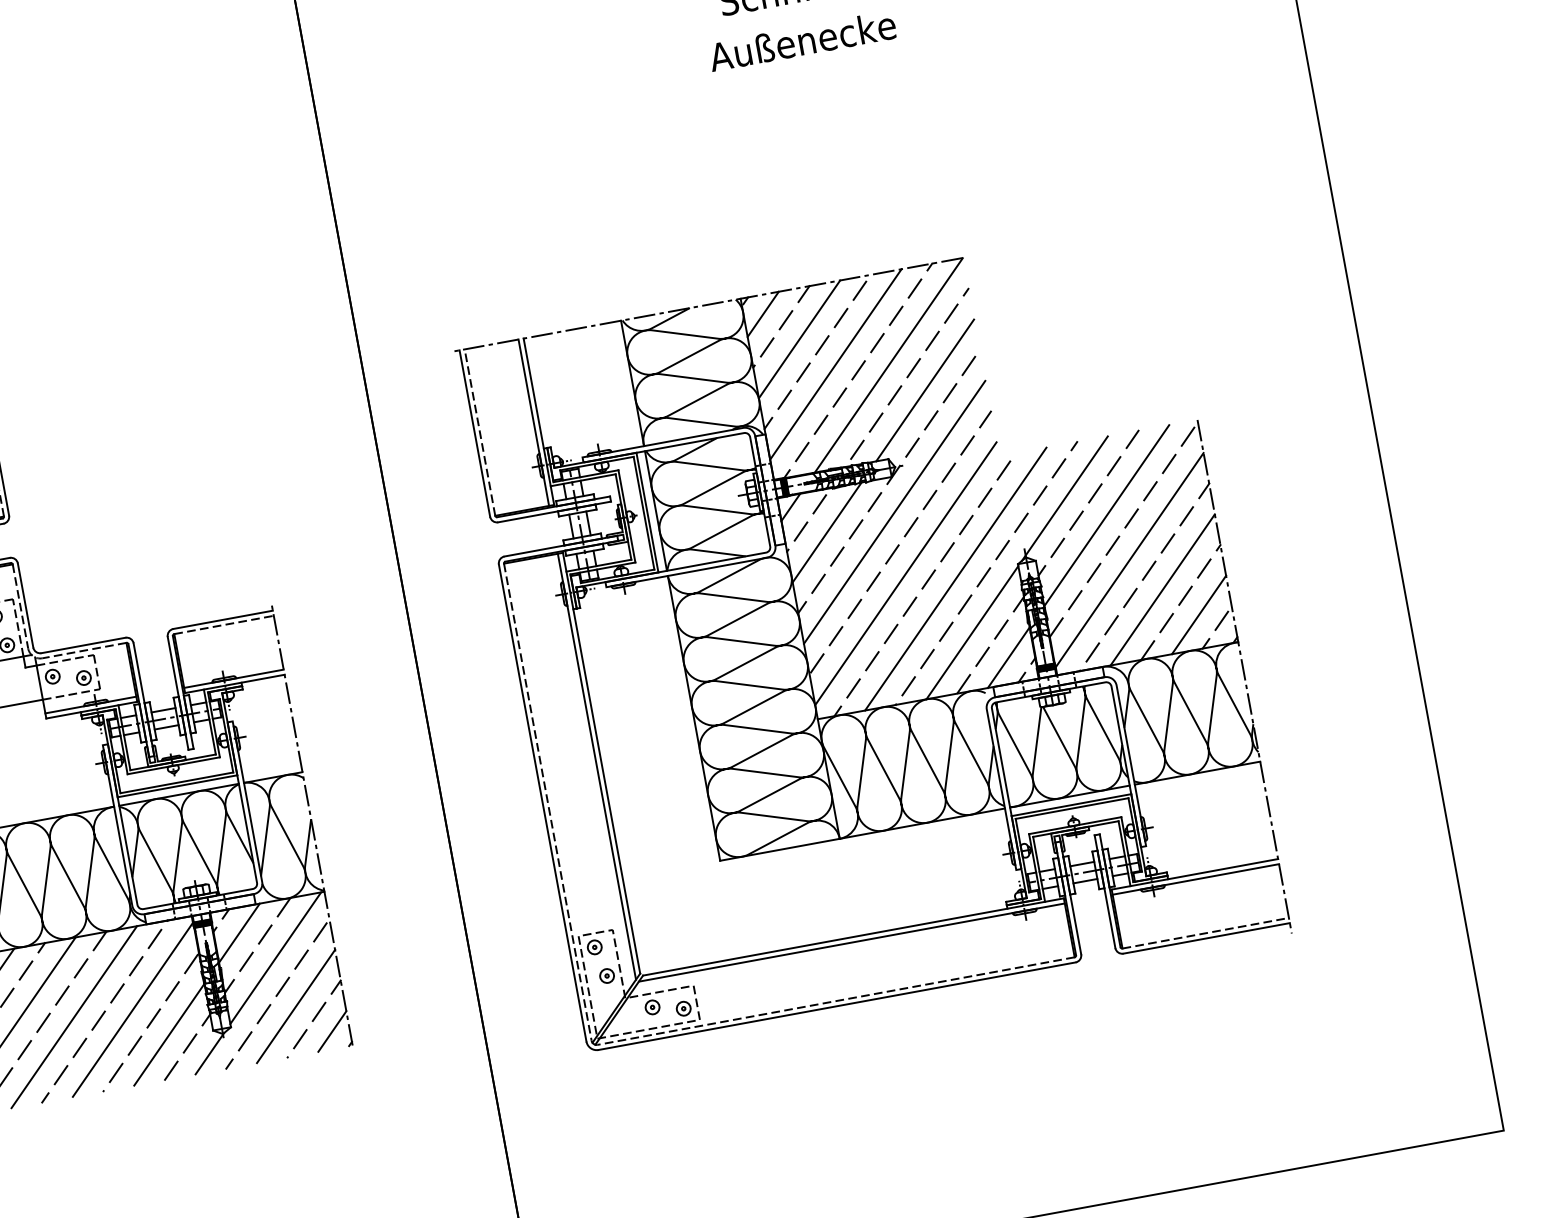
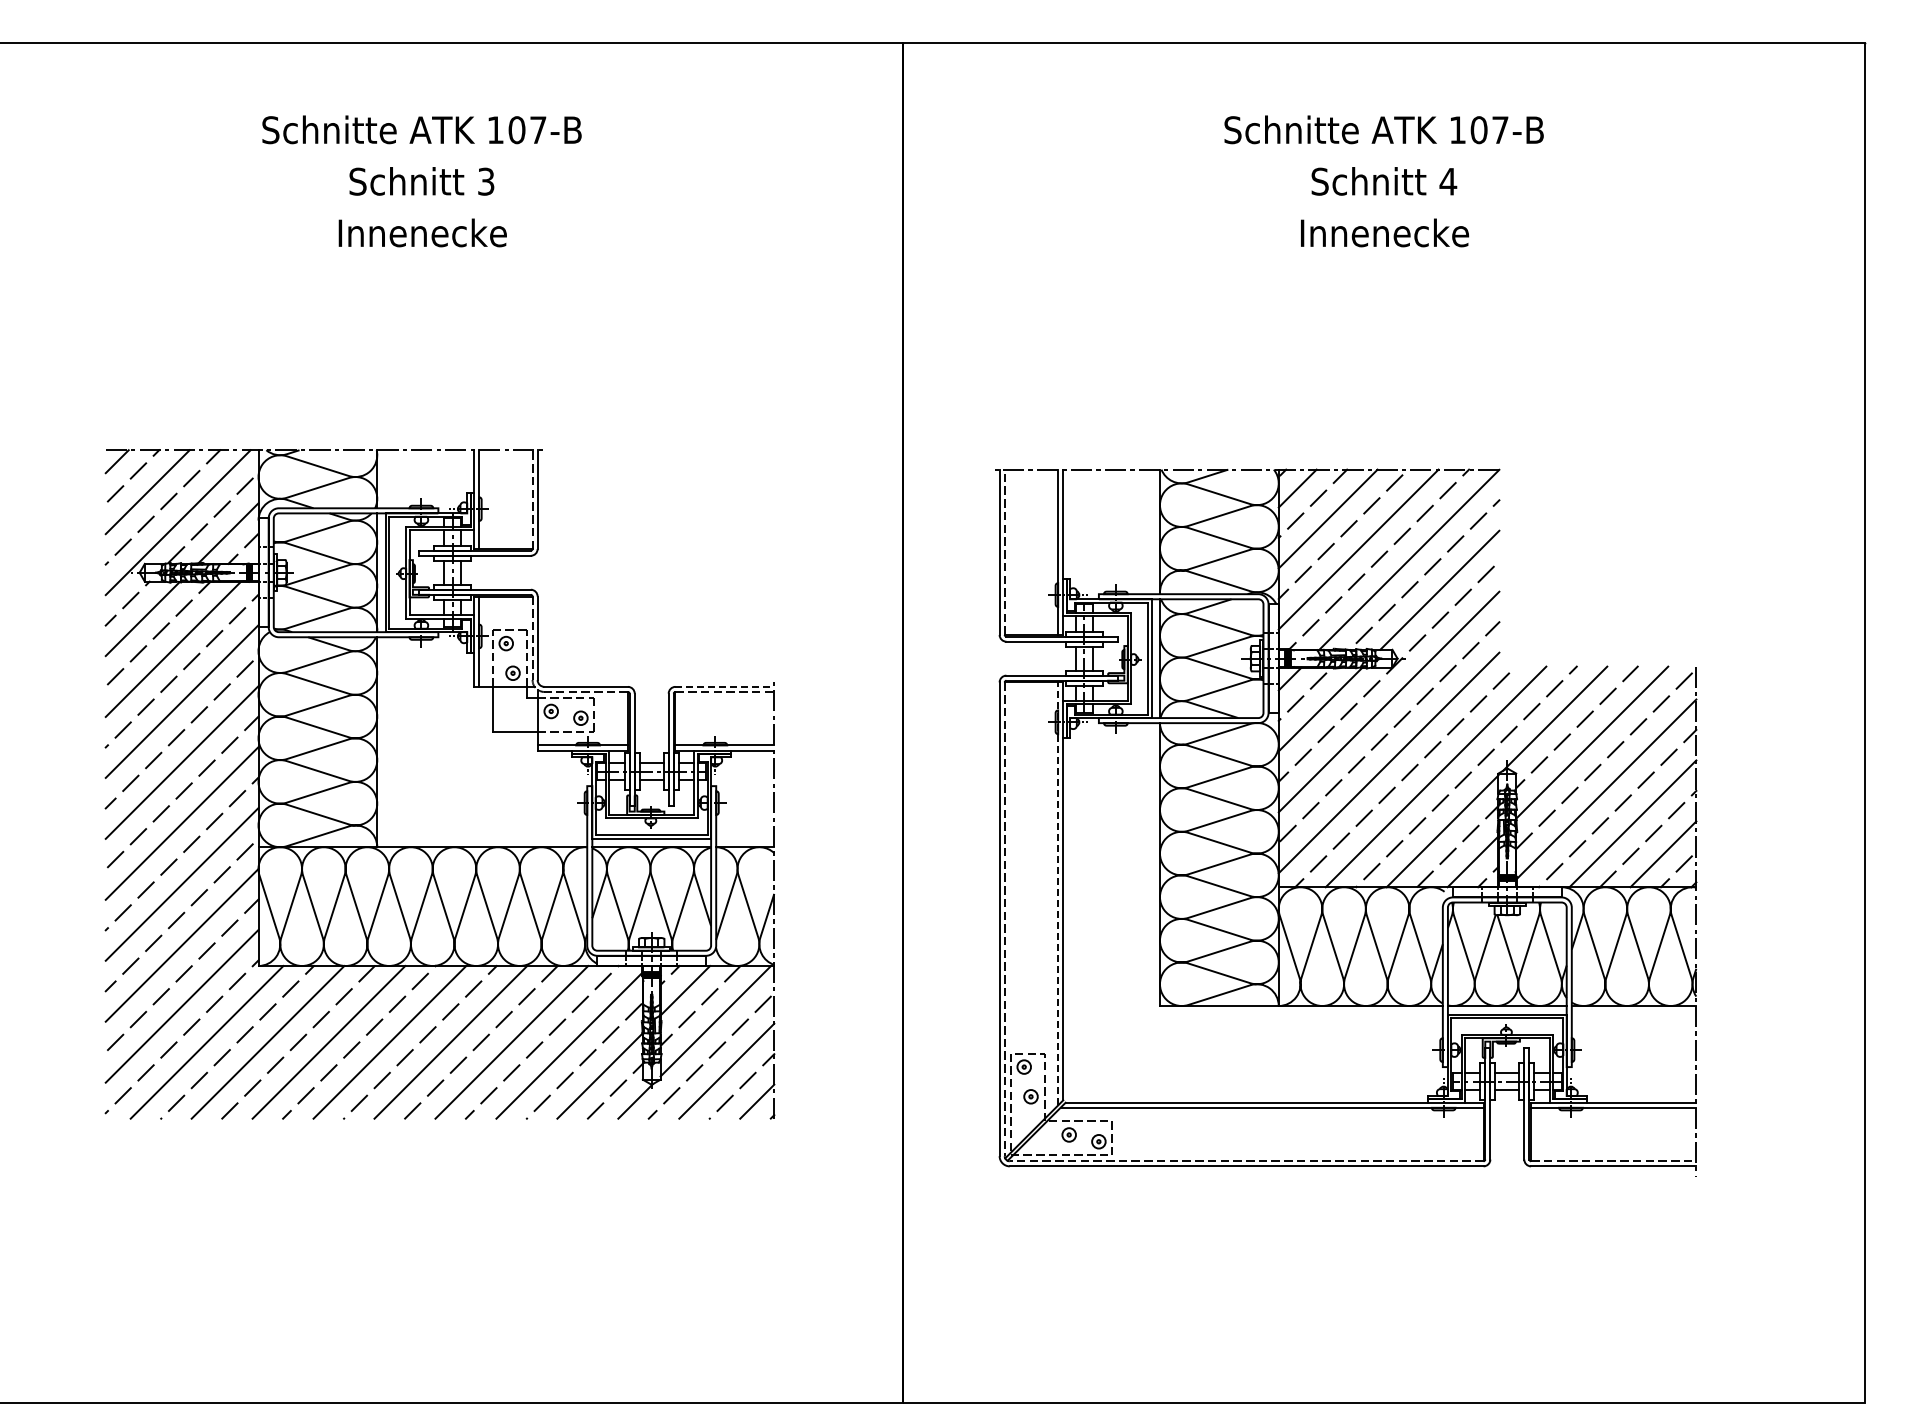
text: (802, 40) -> (1383, 232), Außenecke -> Innenecke
line: (223, 619) -> (725, 686), solid -> dashed
line: (597, 766) -> (1058, 893), solid -> dashed

